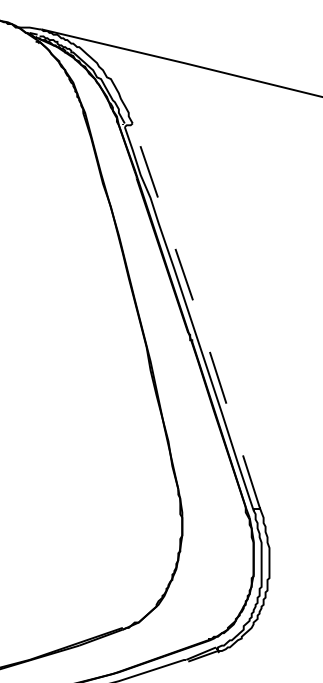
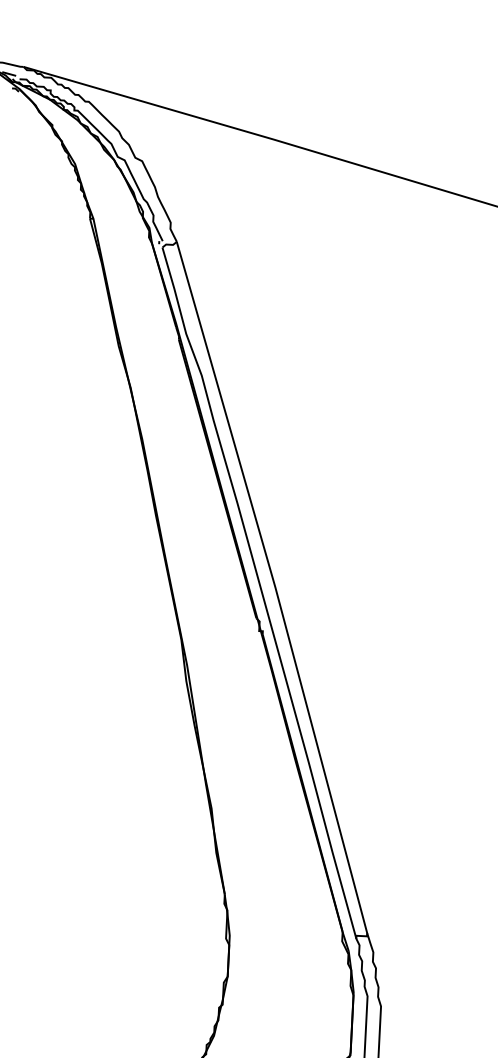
line: (198, 315) -> (276, 588), dashed -> solid

